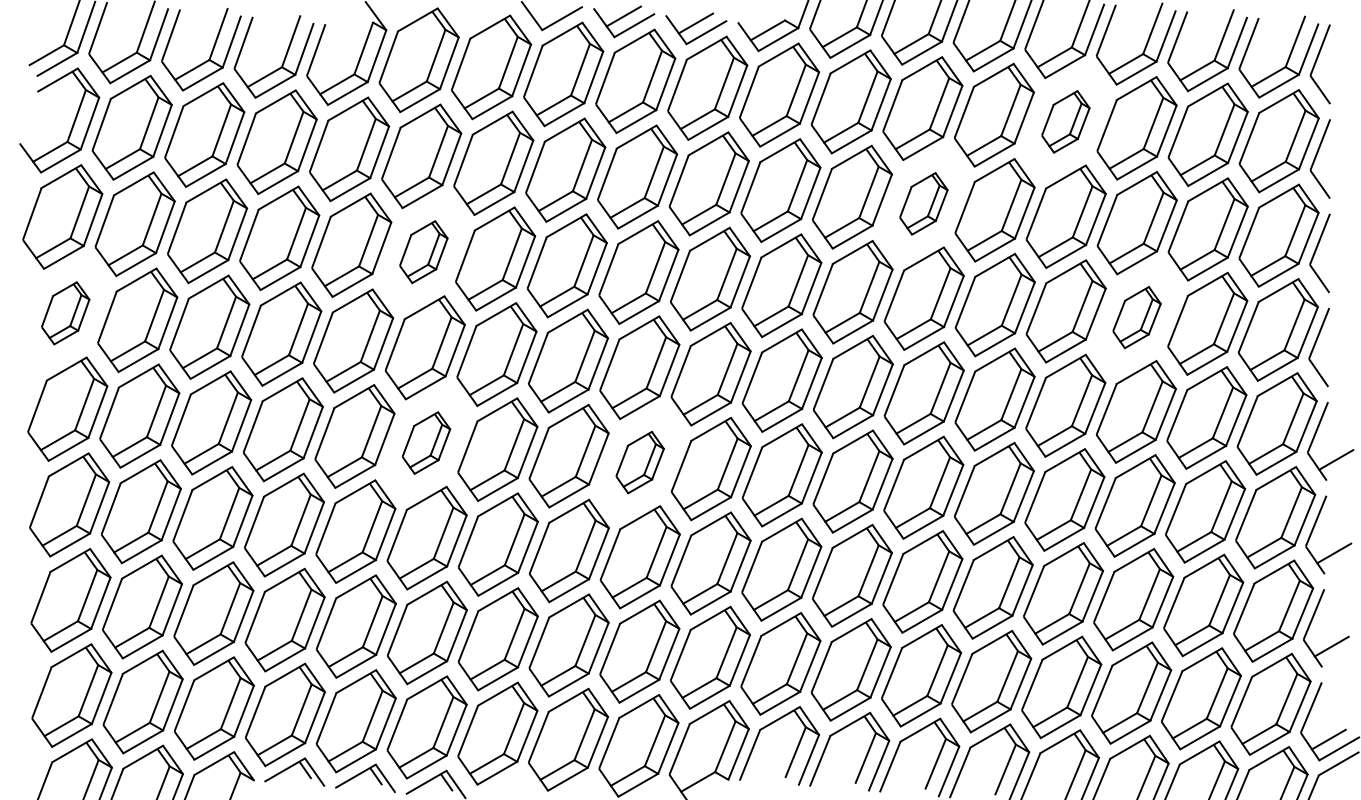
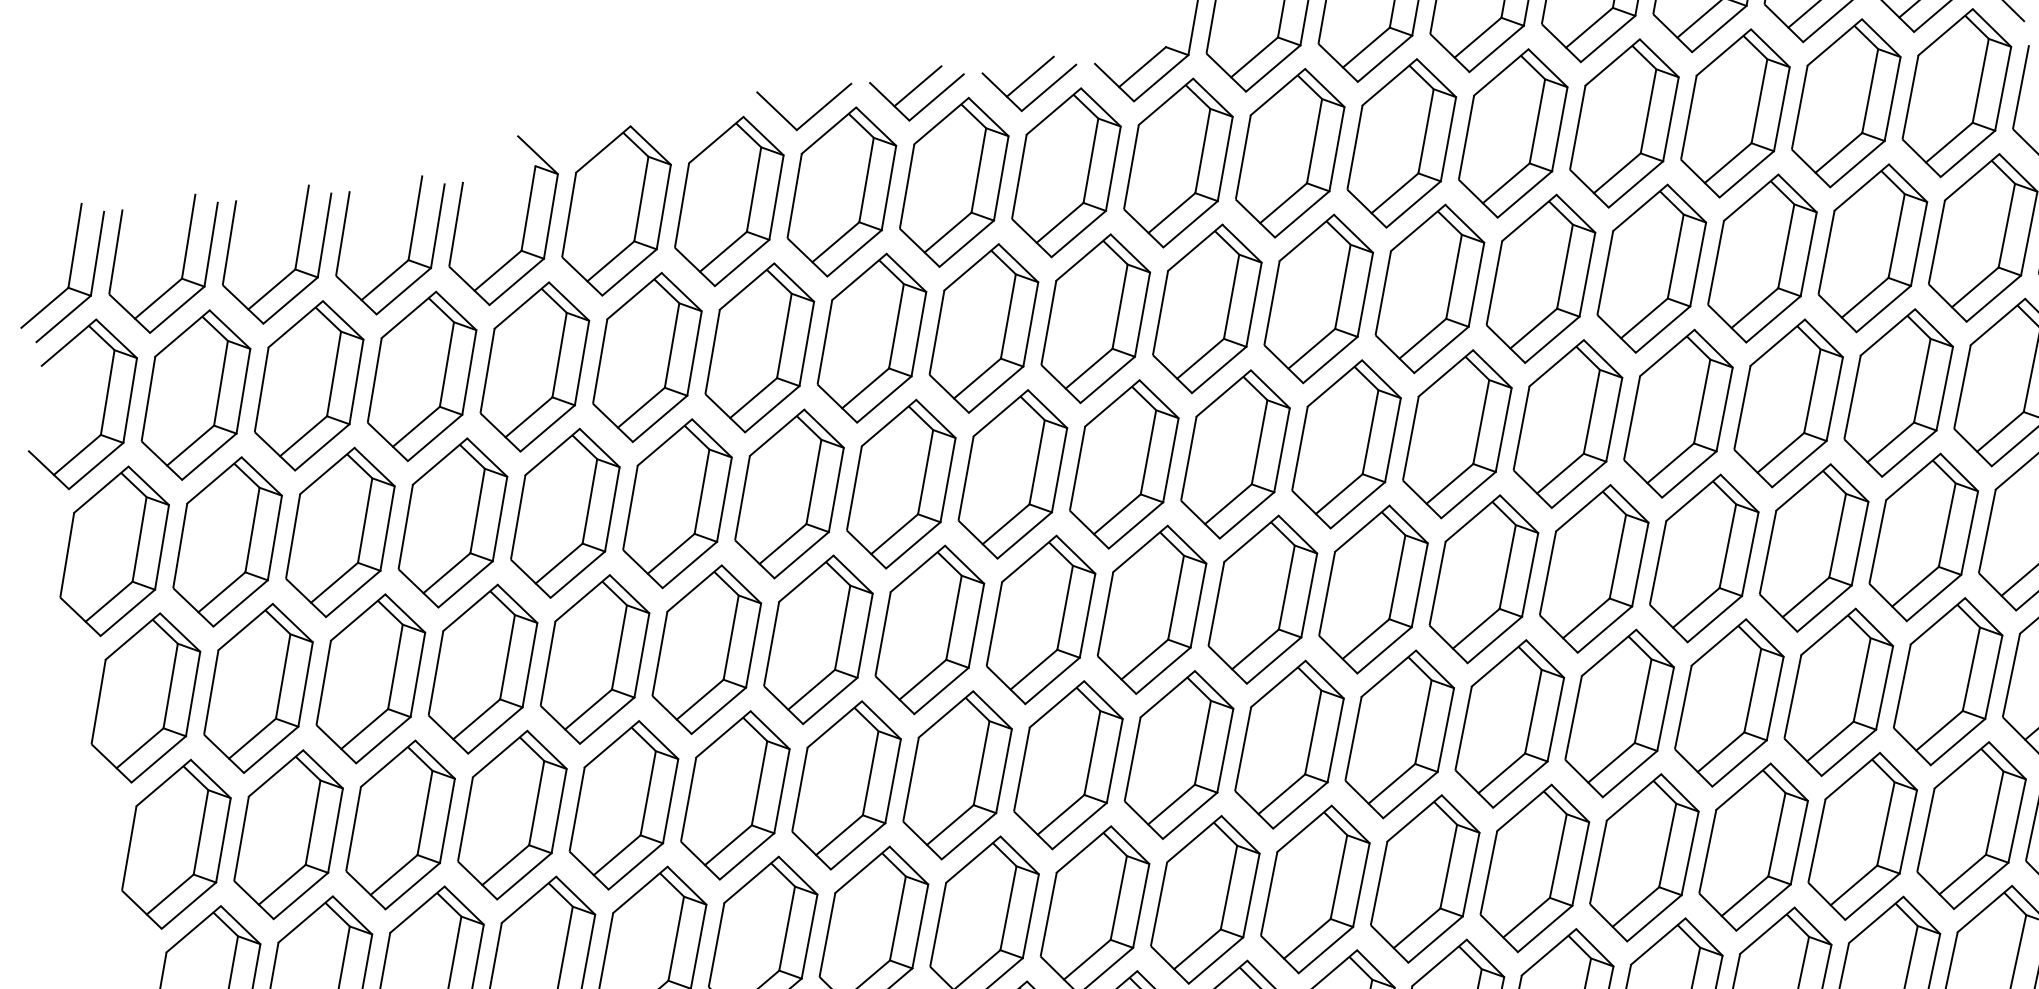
part: (1065, 121) -> (1624, 122), size x1.67
part: (923, 203) -> (1429, 288), size x1.67
part: (423, 251) -> (677, 502), size x1.67
part: (65, 313) -> (146, 698), size x1.67
part: (1136, 317) -> (1787, 403), size x1.67
part: (426, 442) -> (735, 794), size x1.67
part: (639, 462) -> (1067, 765), size x1.67

